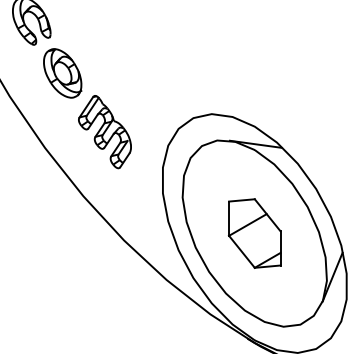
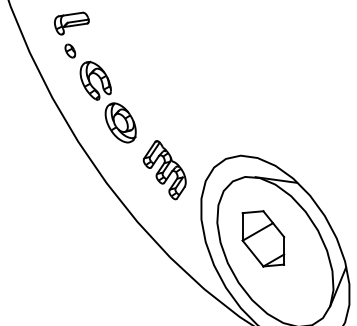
part: (104, 132) -> (164, 170), moved
part: (254, 233) -> (263, 238), moved

